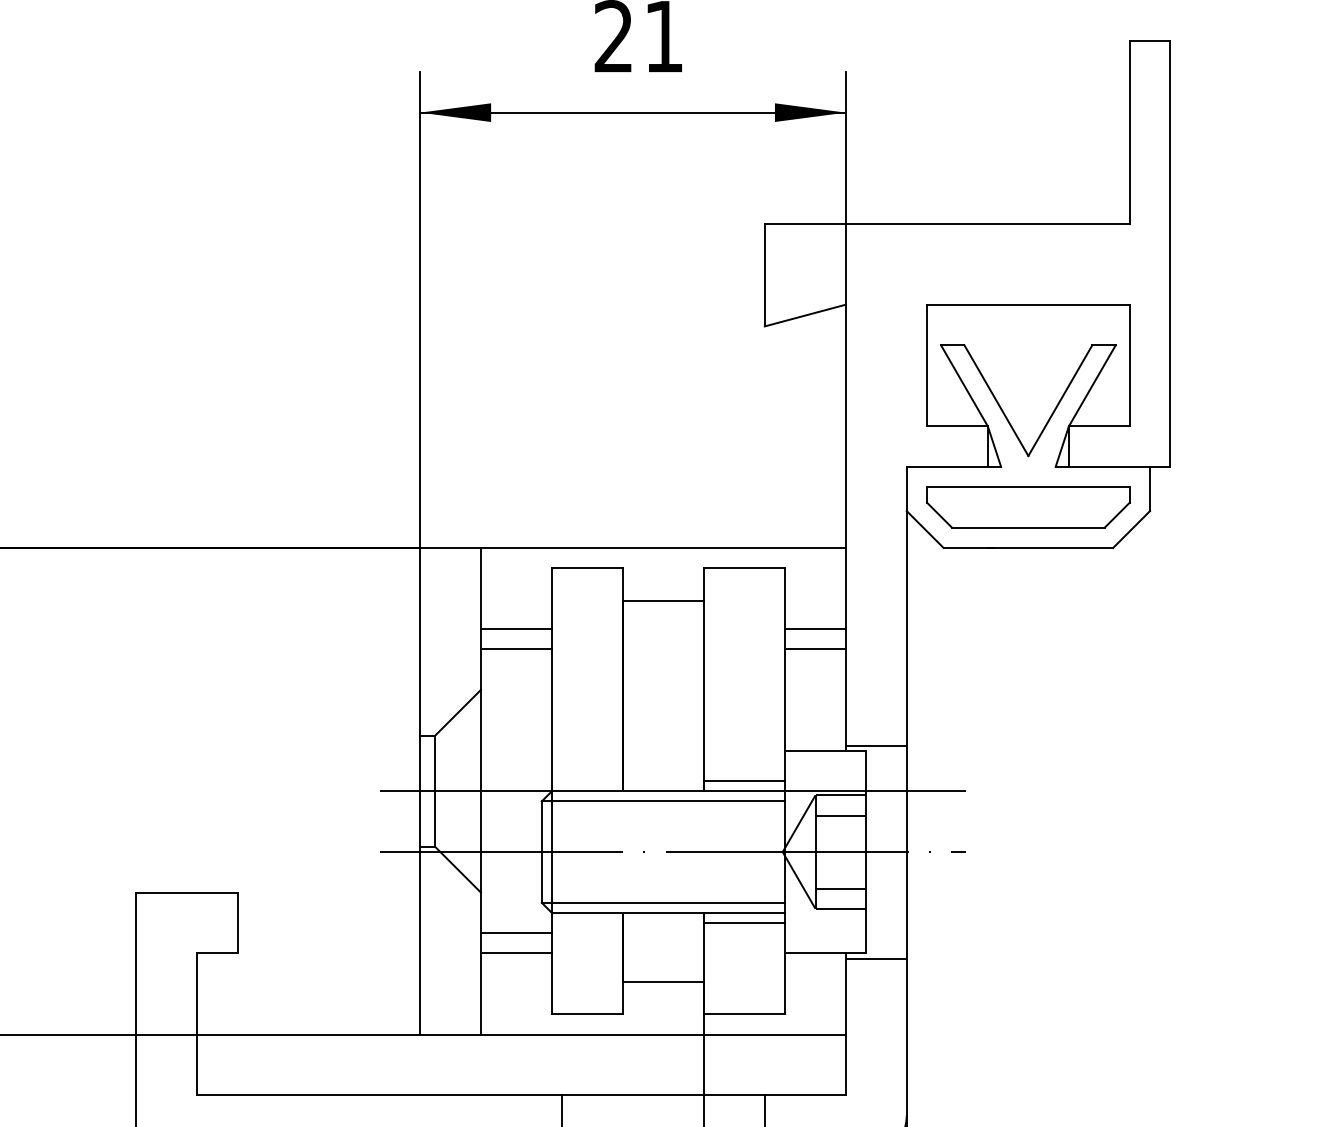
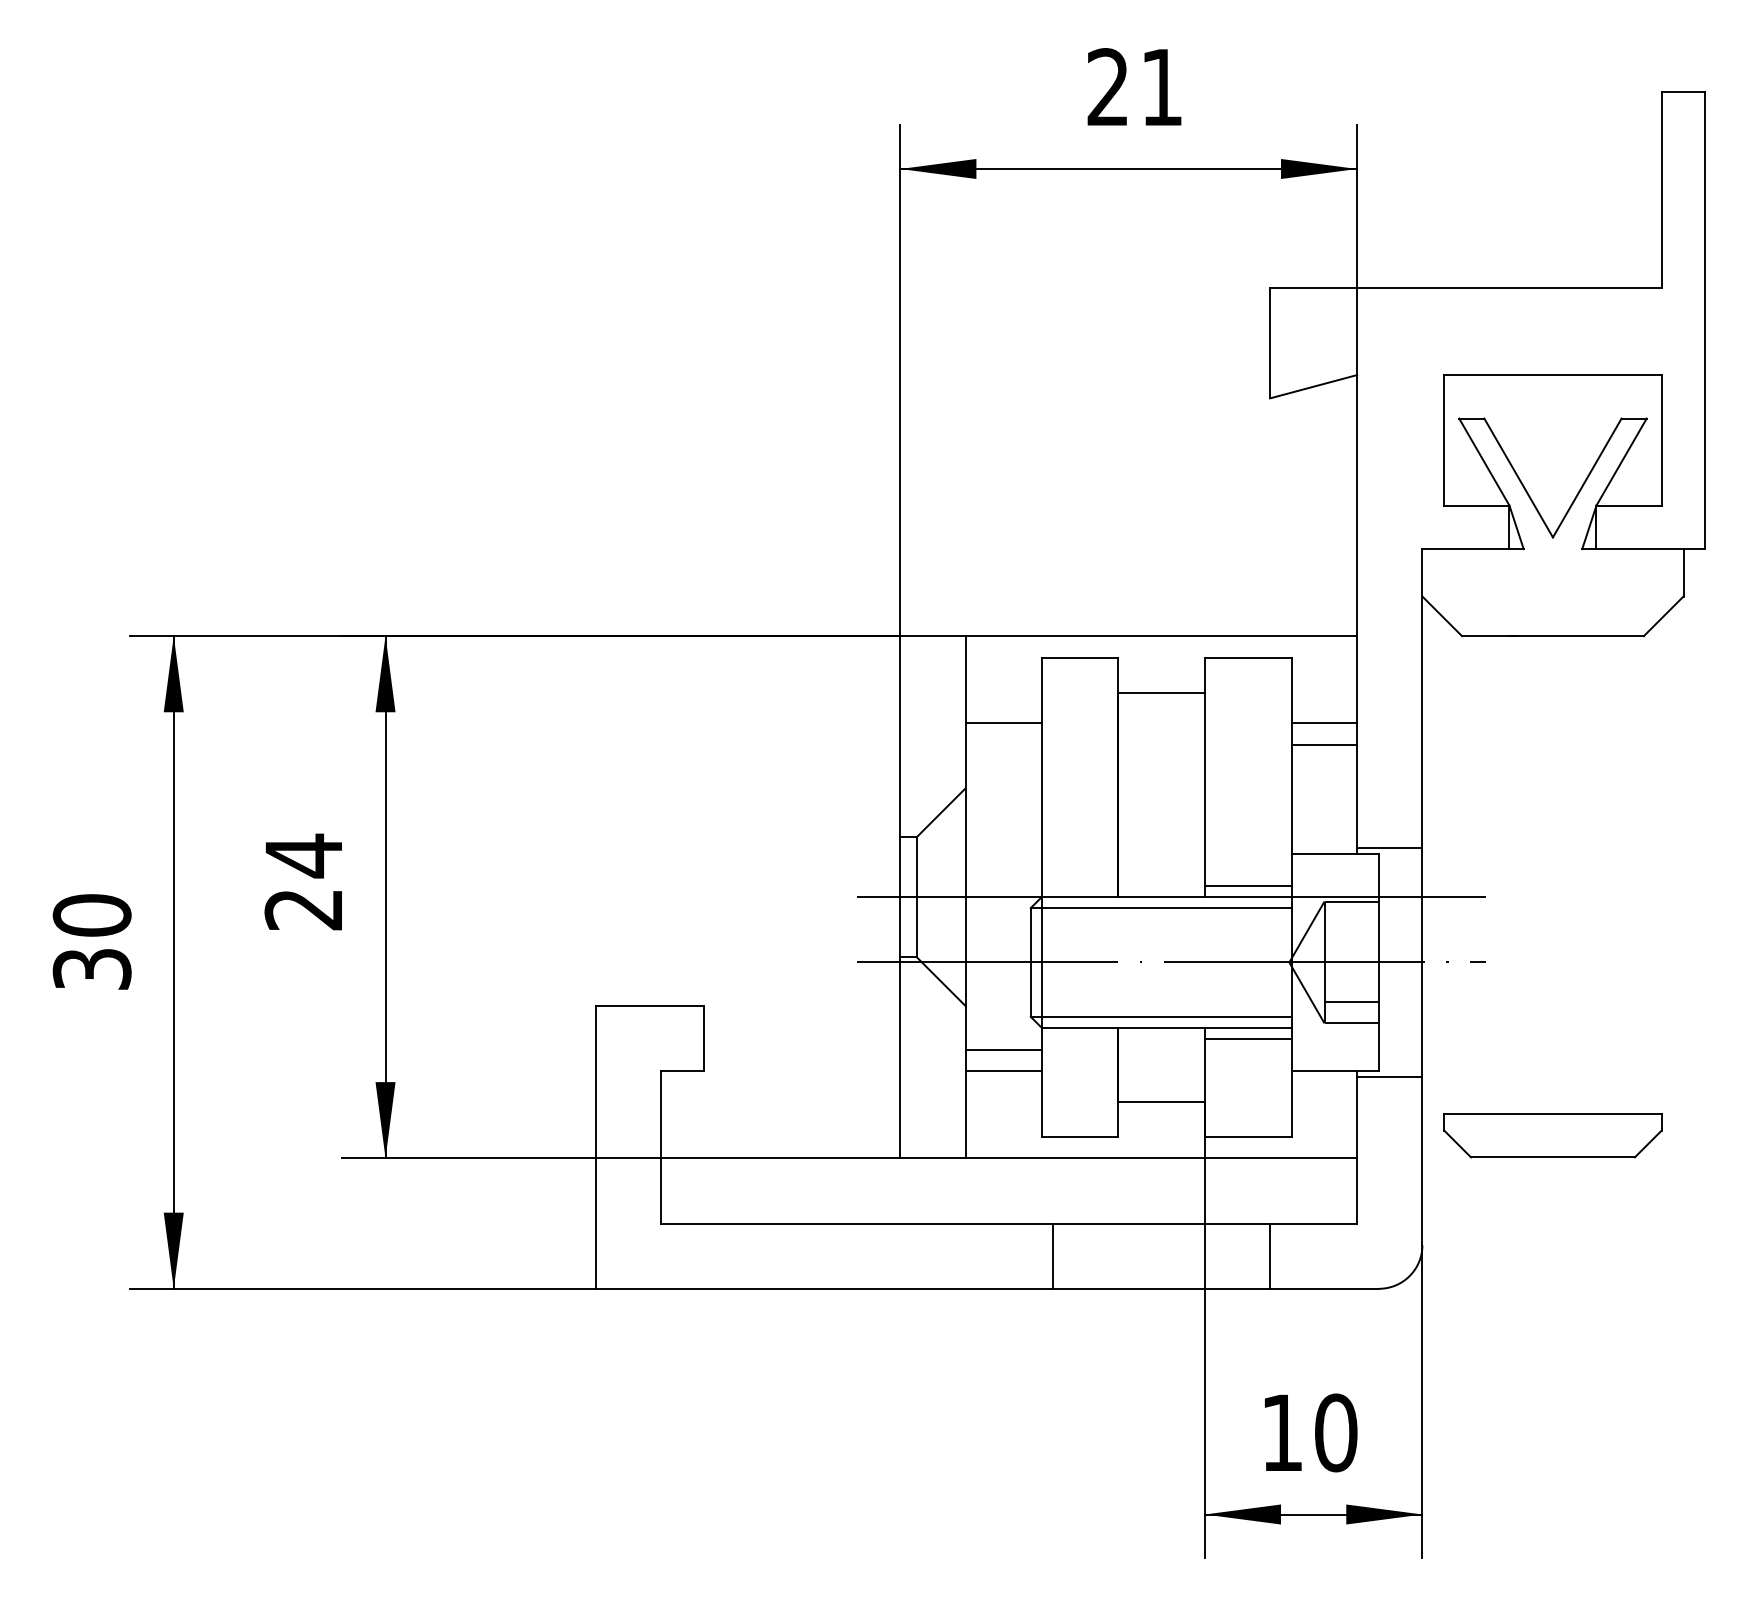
part: (1027, 507) -> (1552, 1135), moved
line: (516, 648) -> (1003, 744), removed
line: (840, 815) -> (1351, 923), removed

